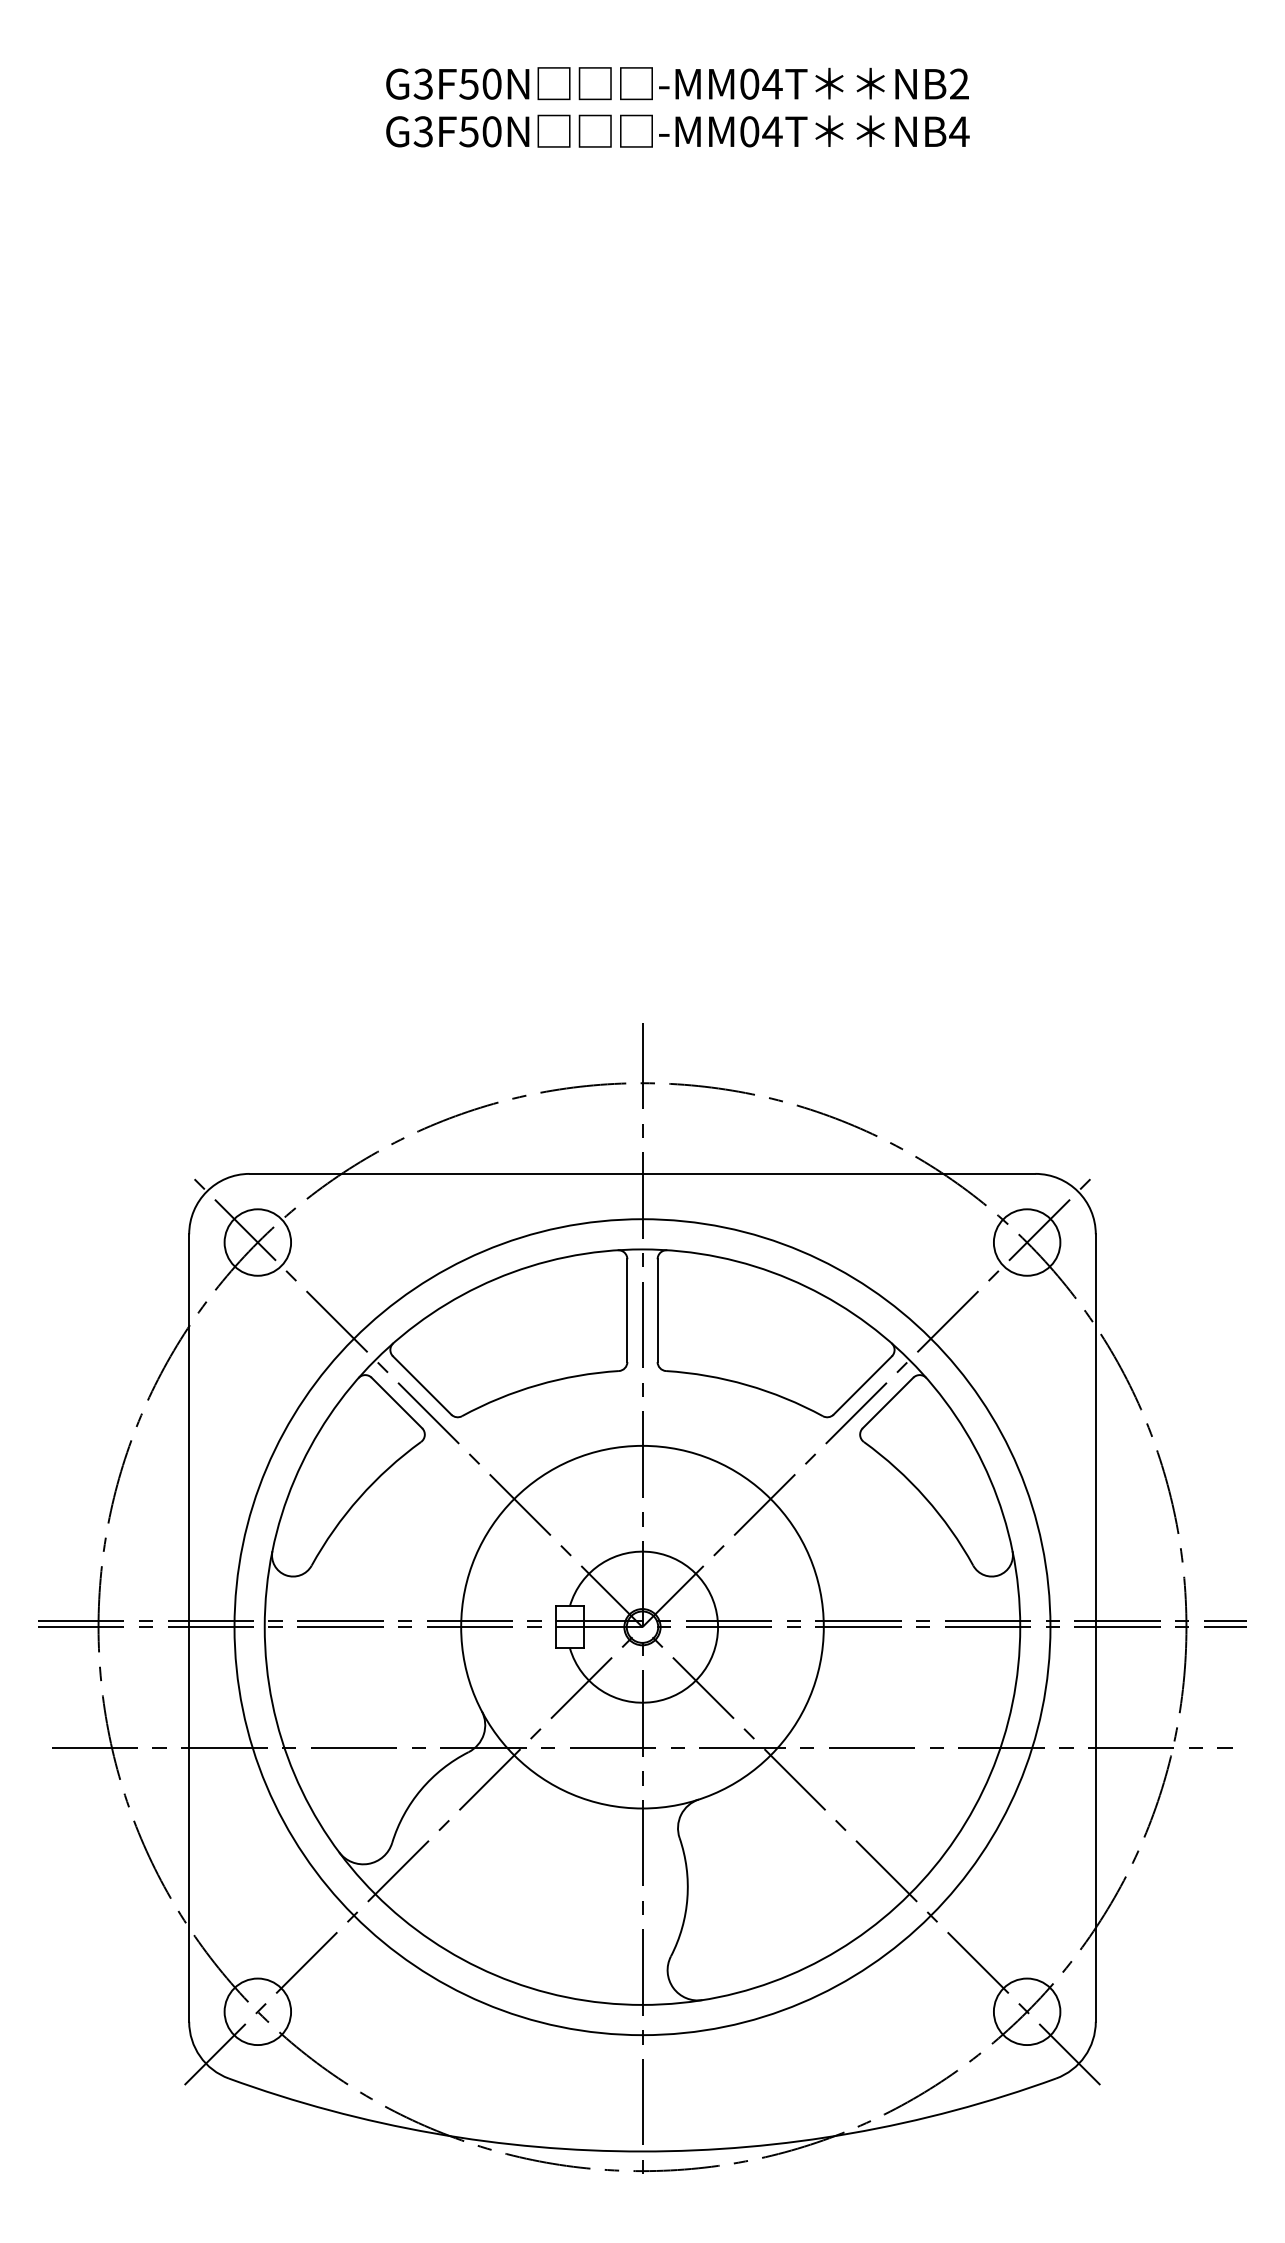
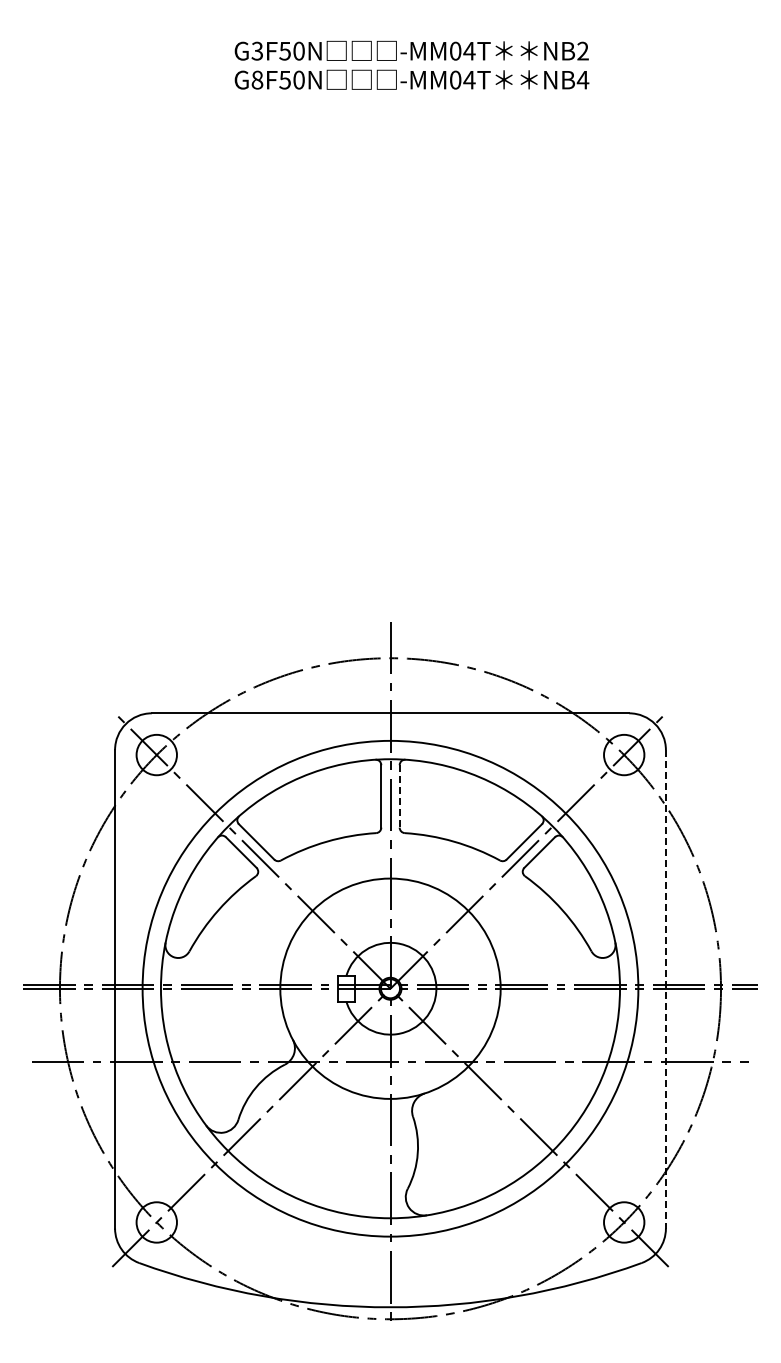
text: (423, 130) -> (257, 79), G3F50N -> G8F50N
line: (657, 1310) -> (399, 796), solid -> dashed
line: (1095, 1628) -> (665, 989), solid -> dashed

